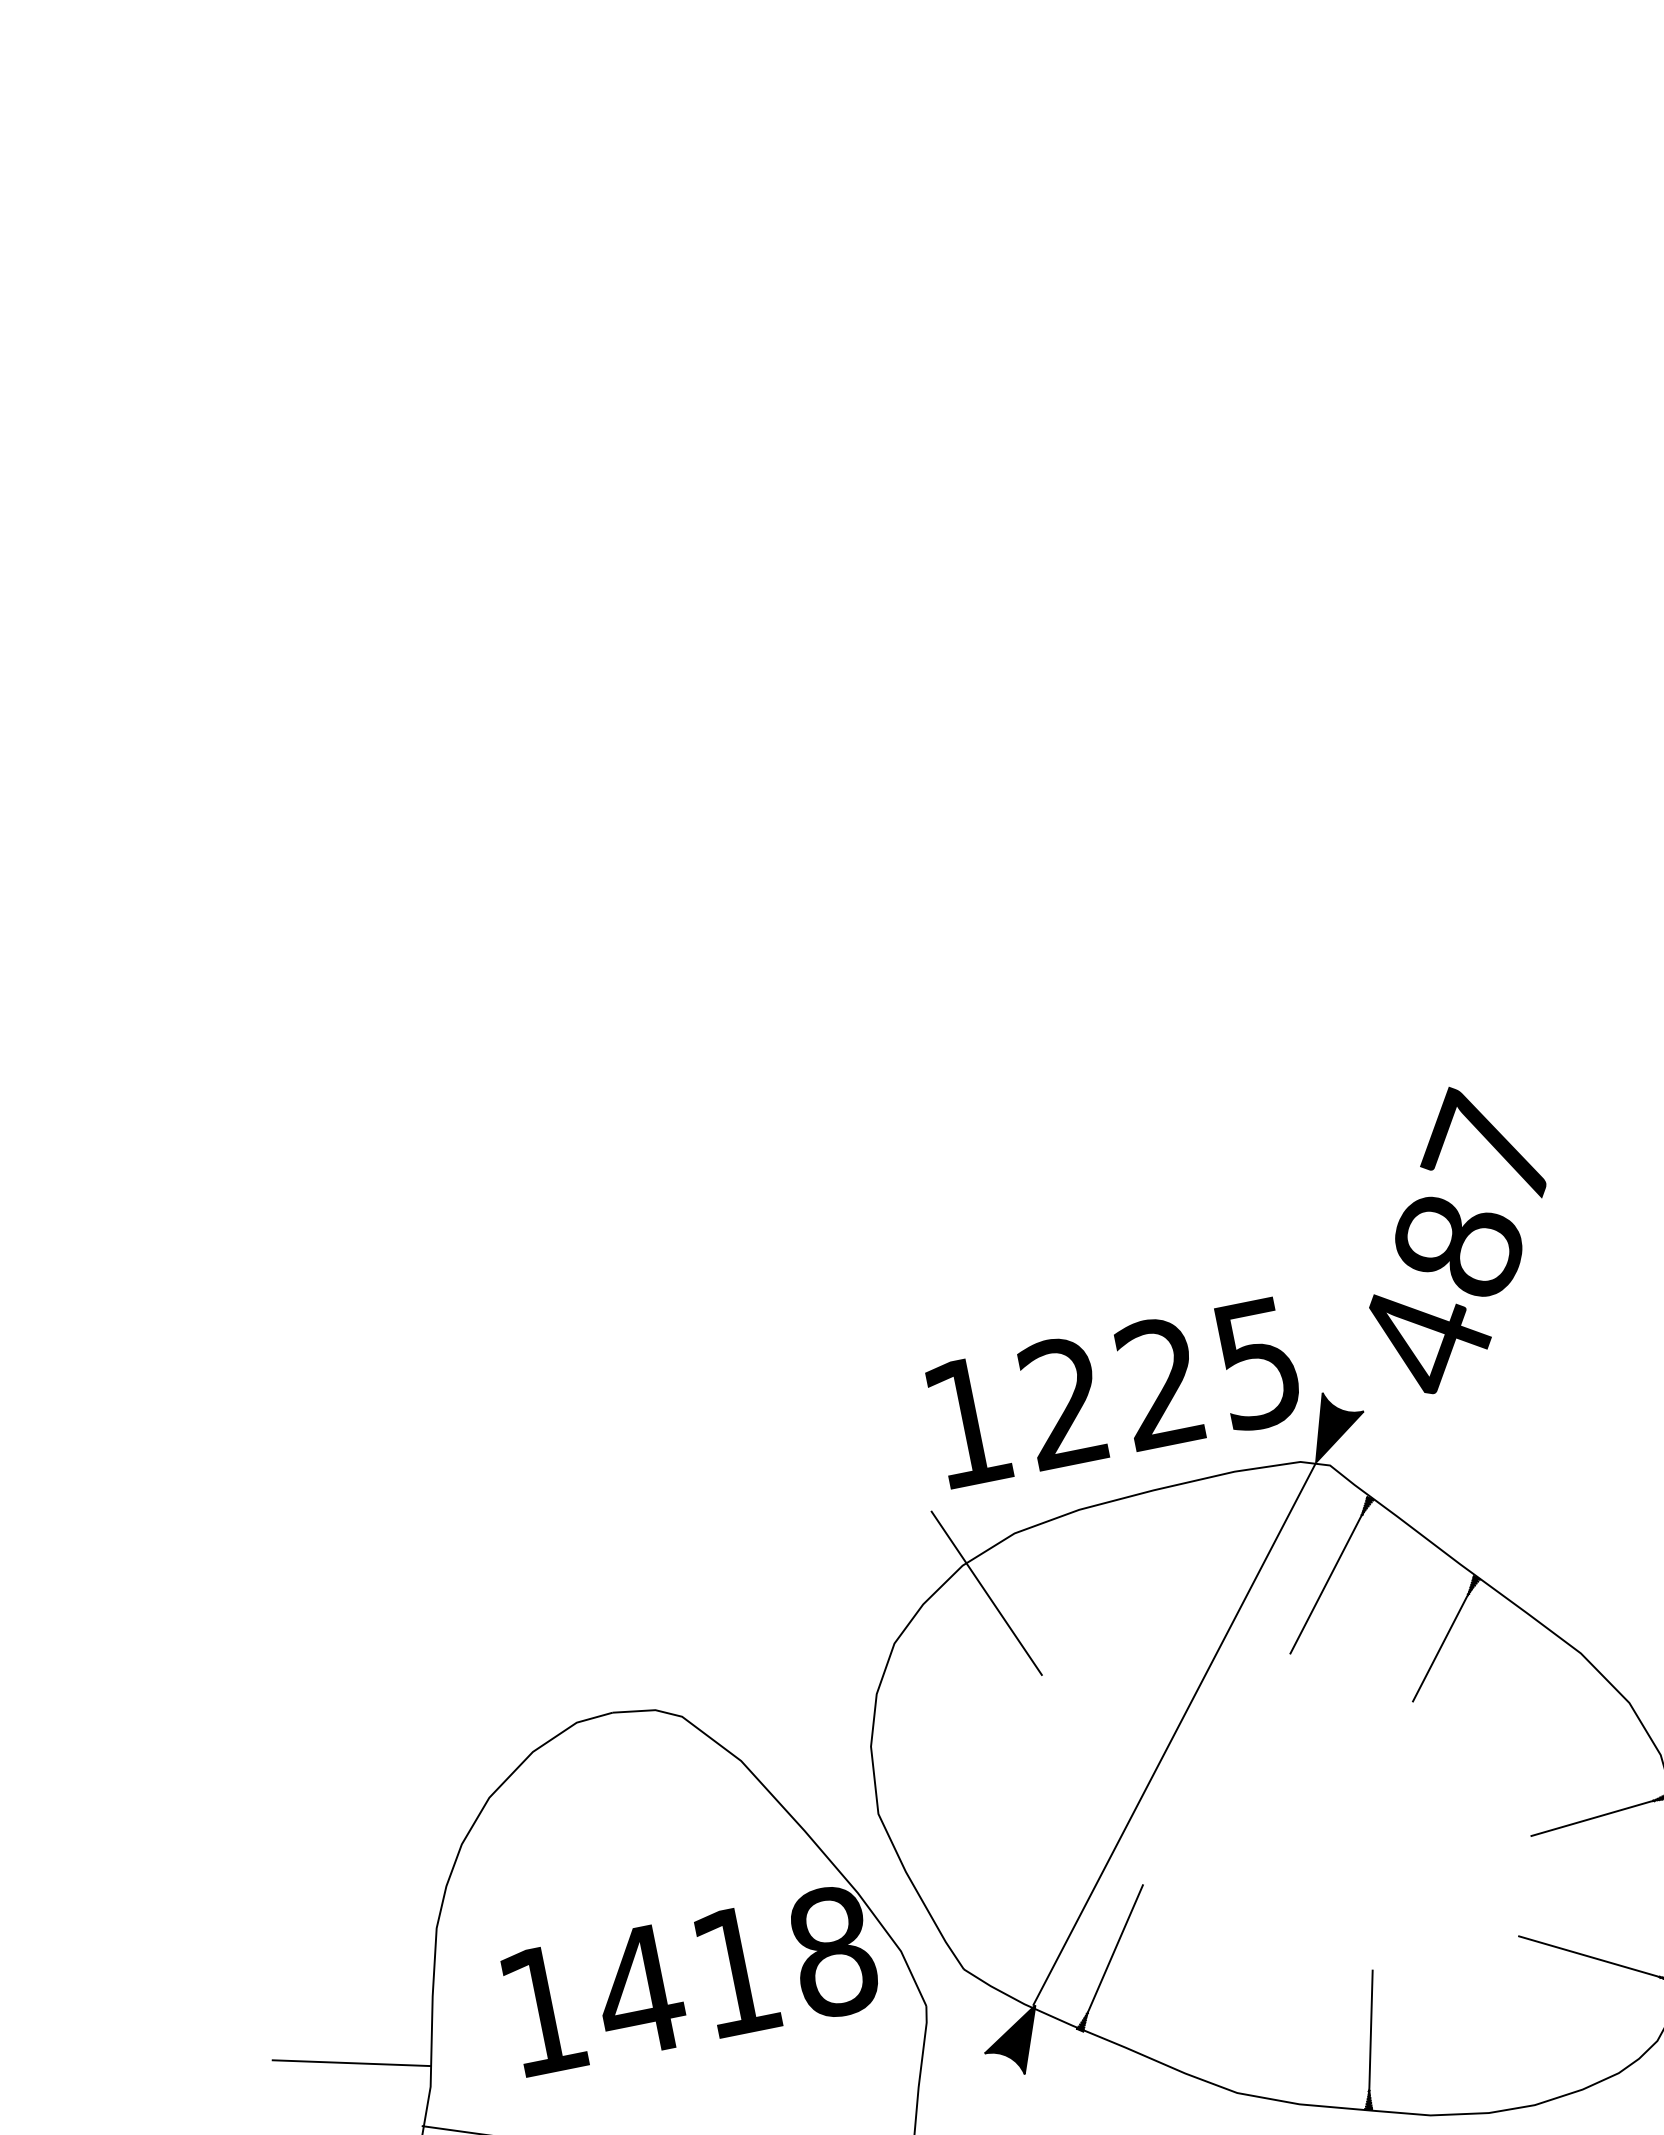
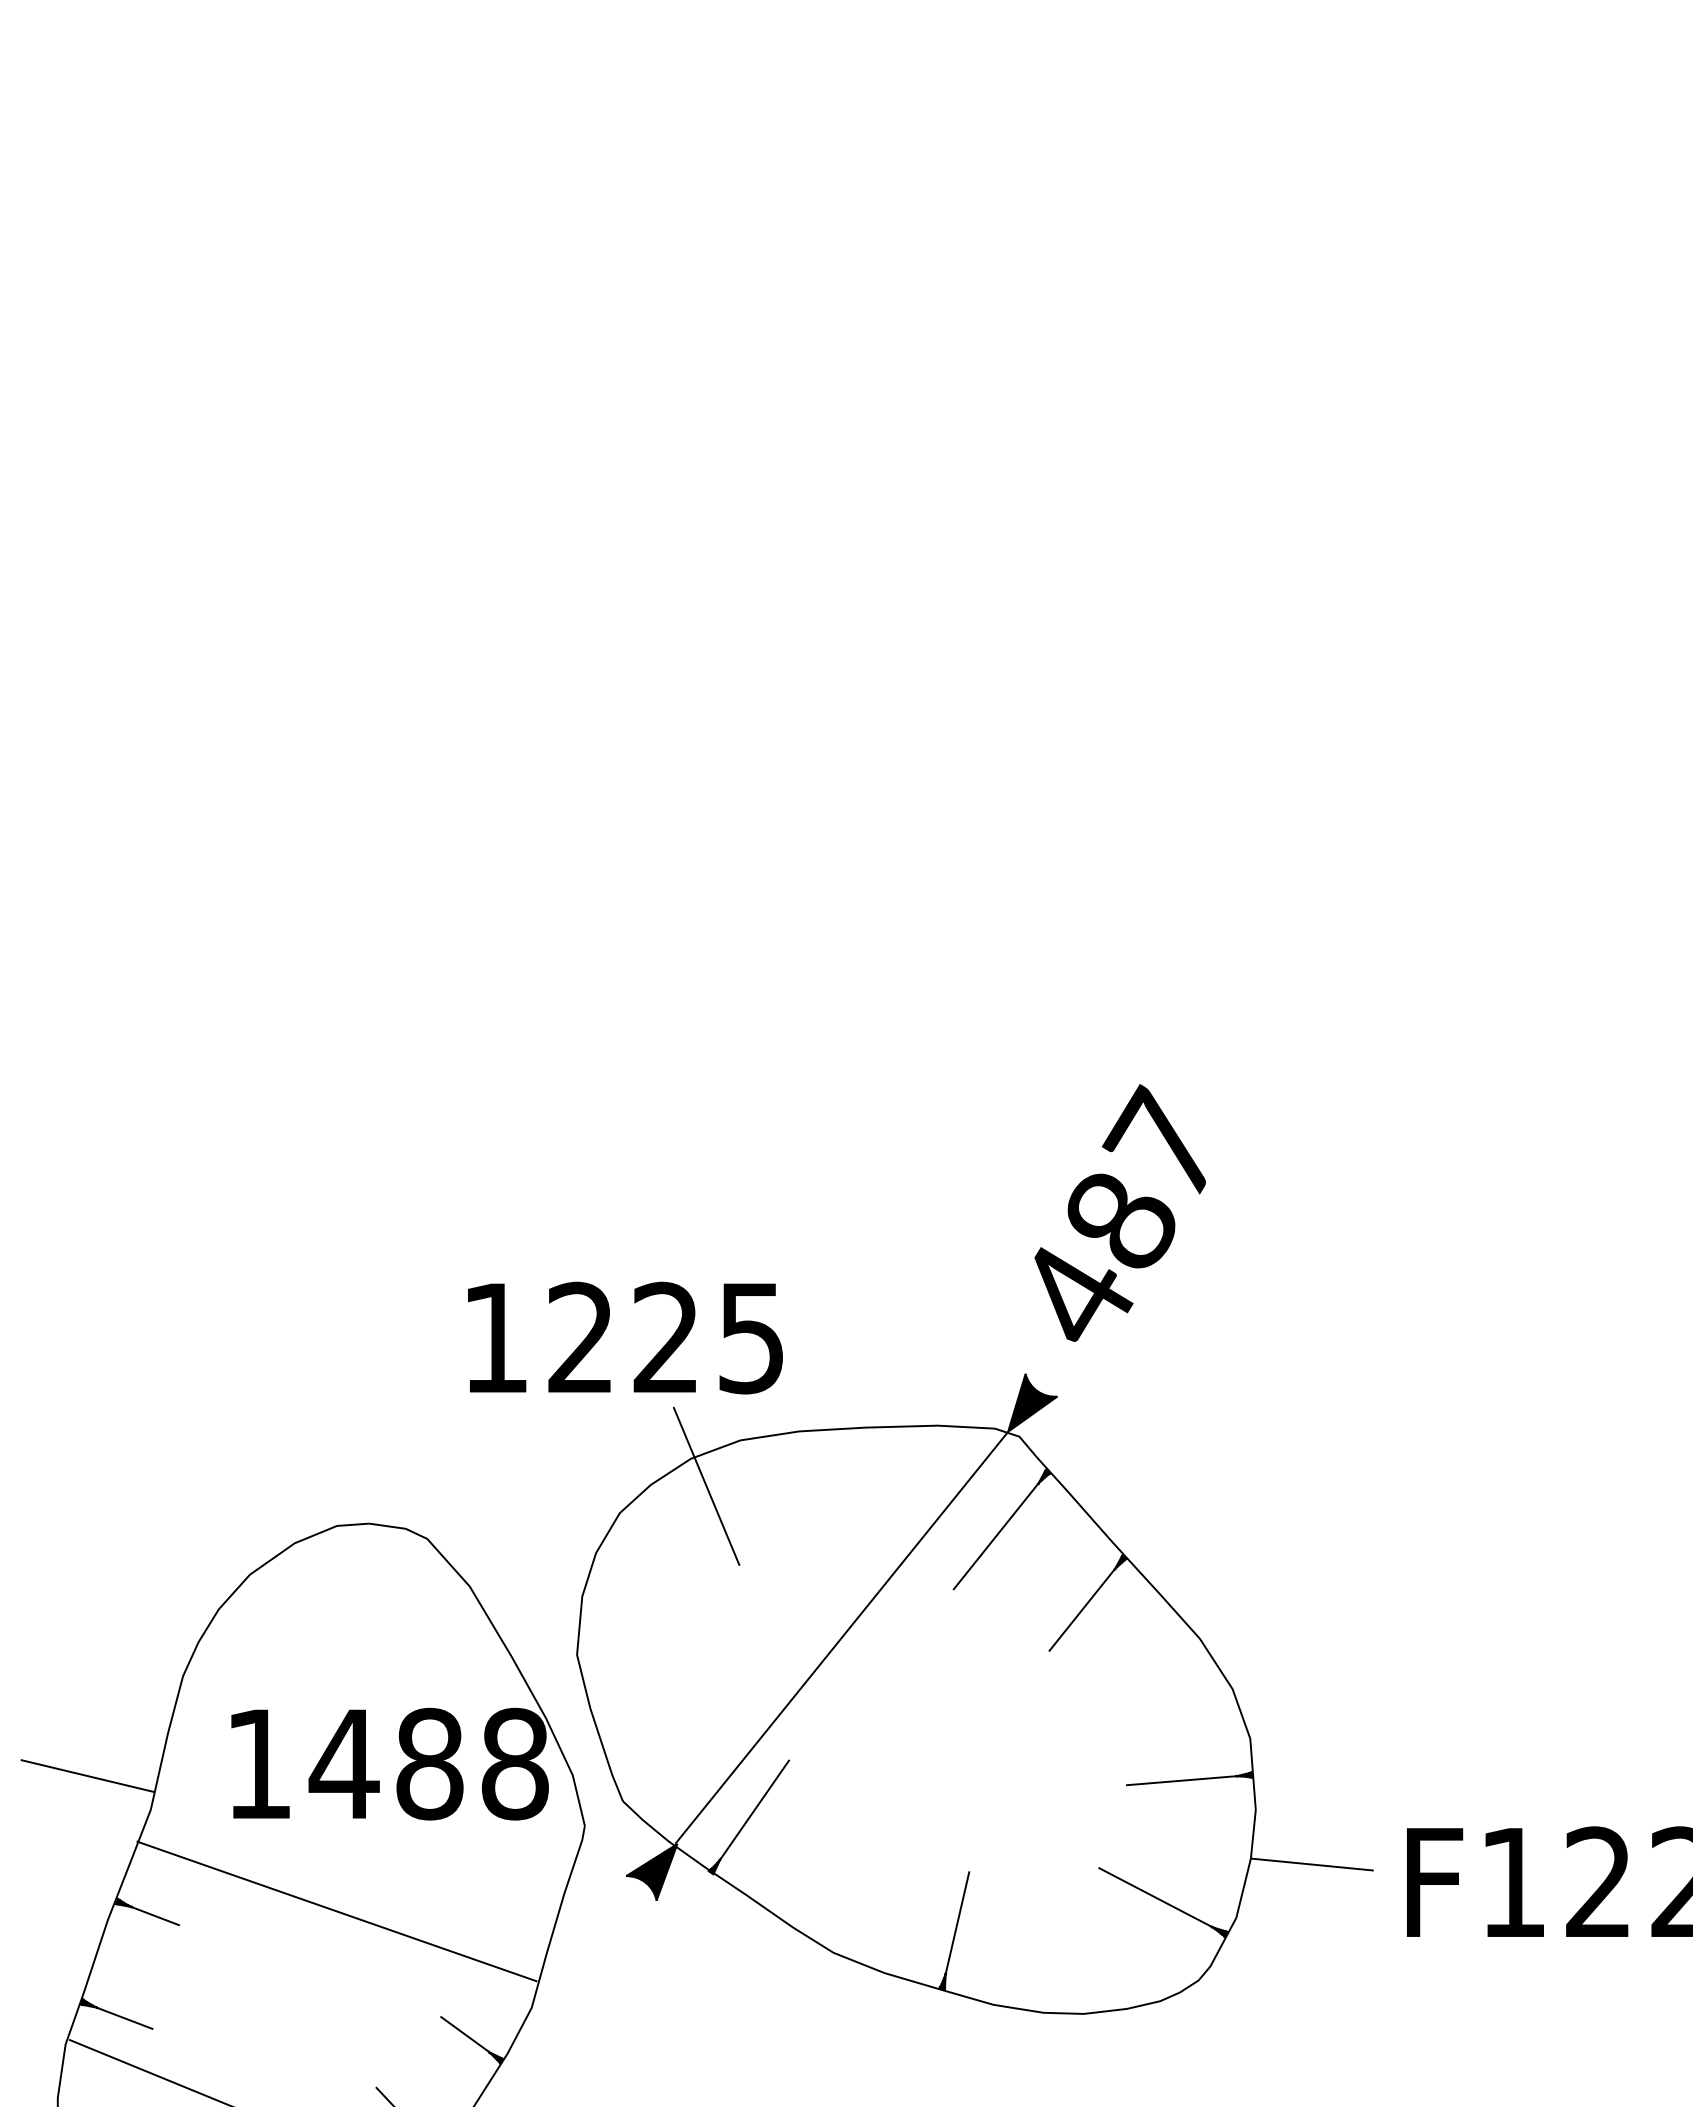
text: (1455, 1237) -> (1119, 1212), moved
text: (1114, 1391) -> (625, 1337), moved
text: (735, 1970) -> (429, 1763), 1418 -> 1488

